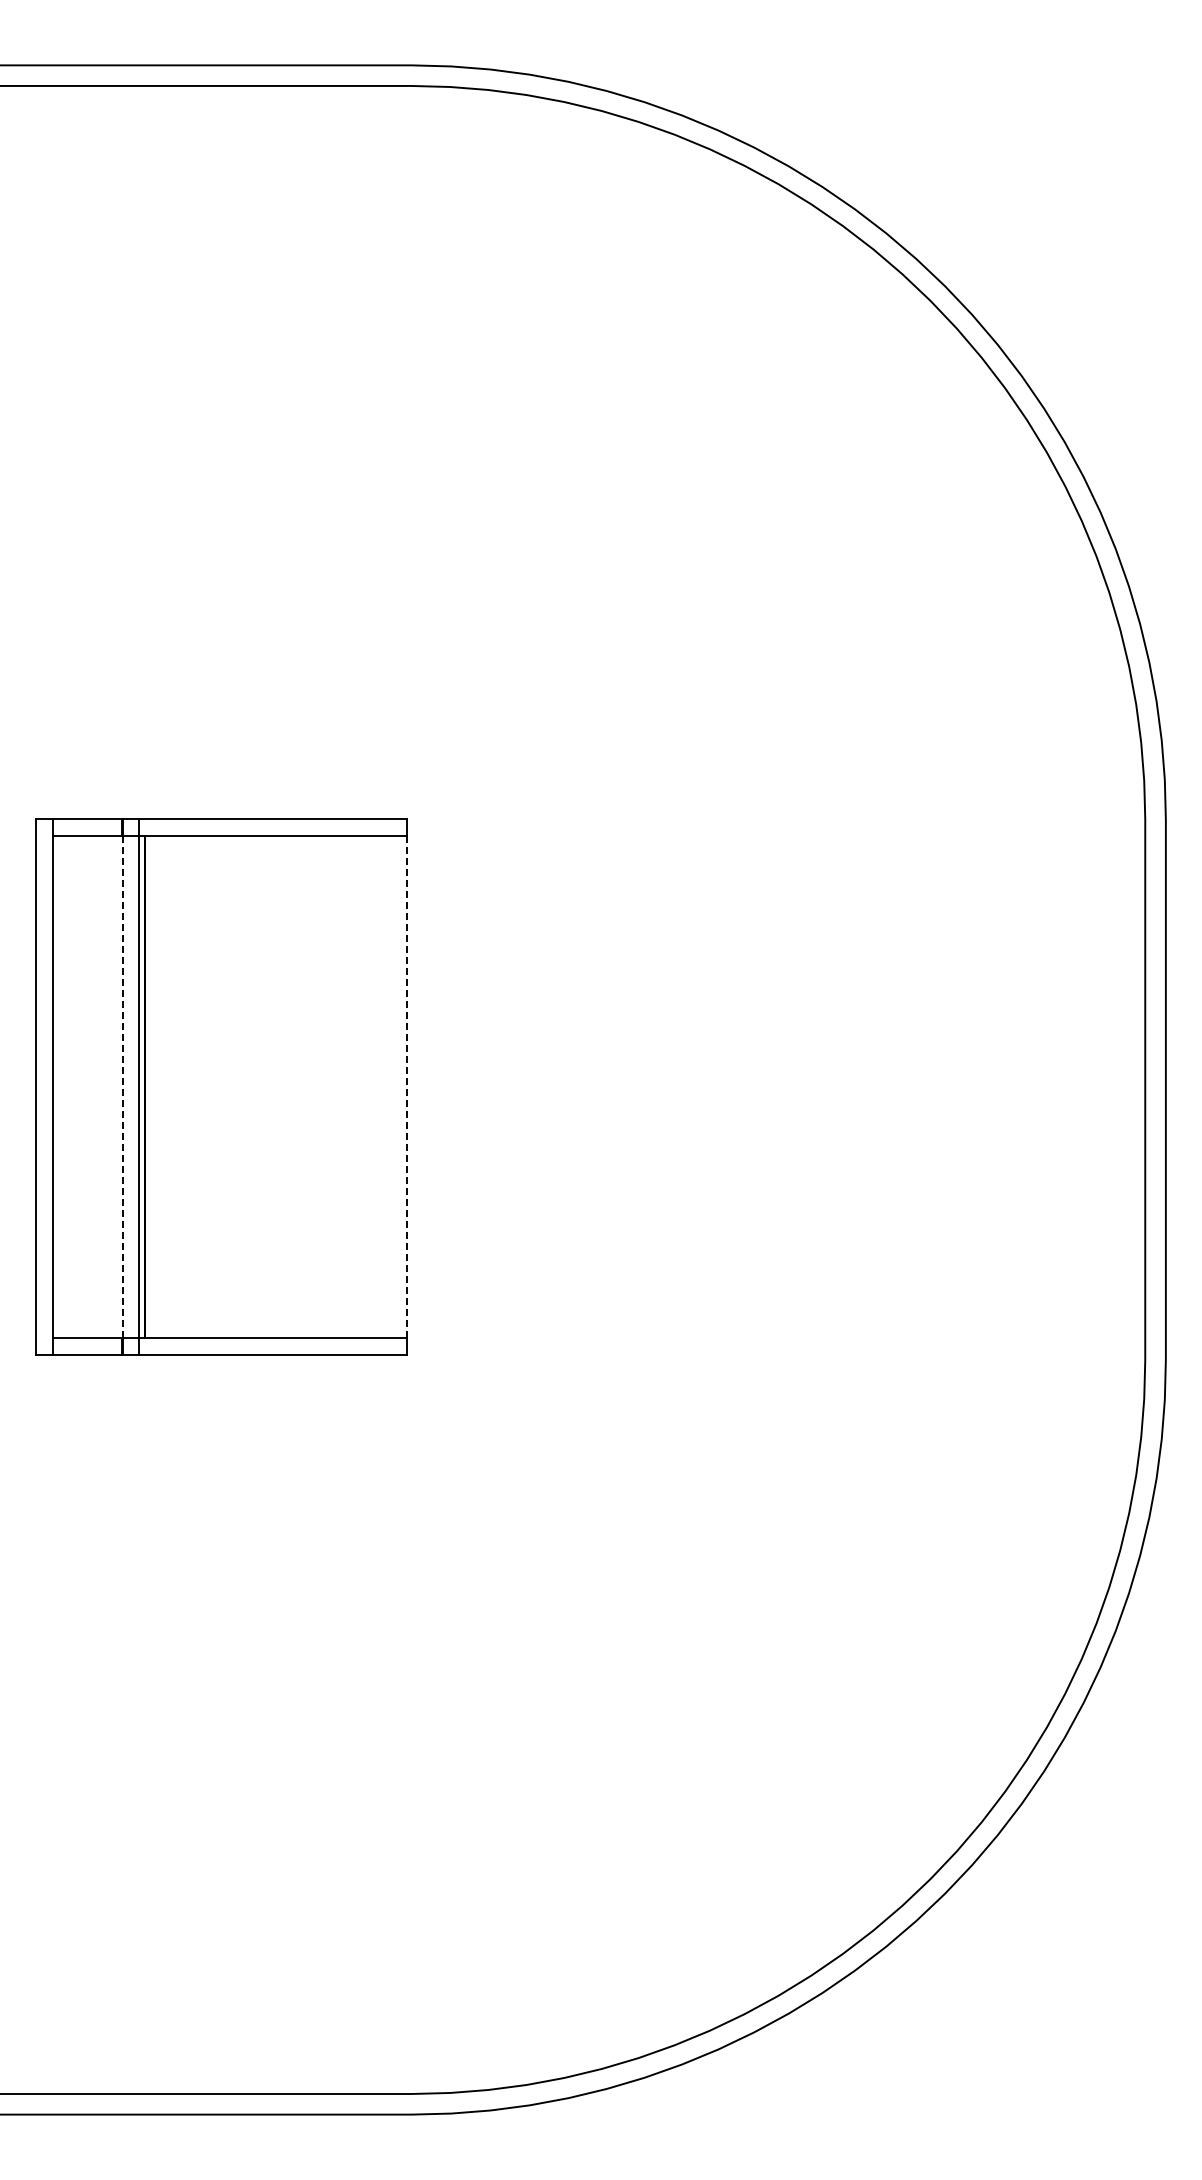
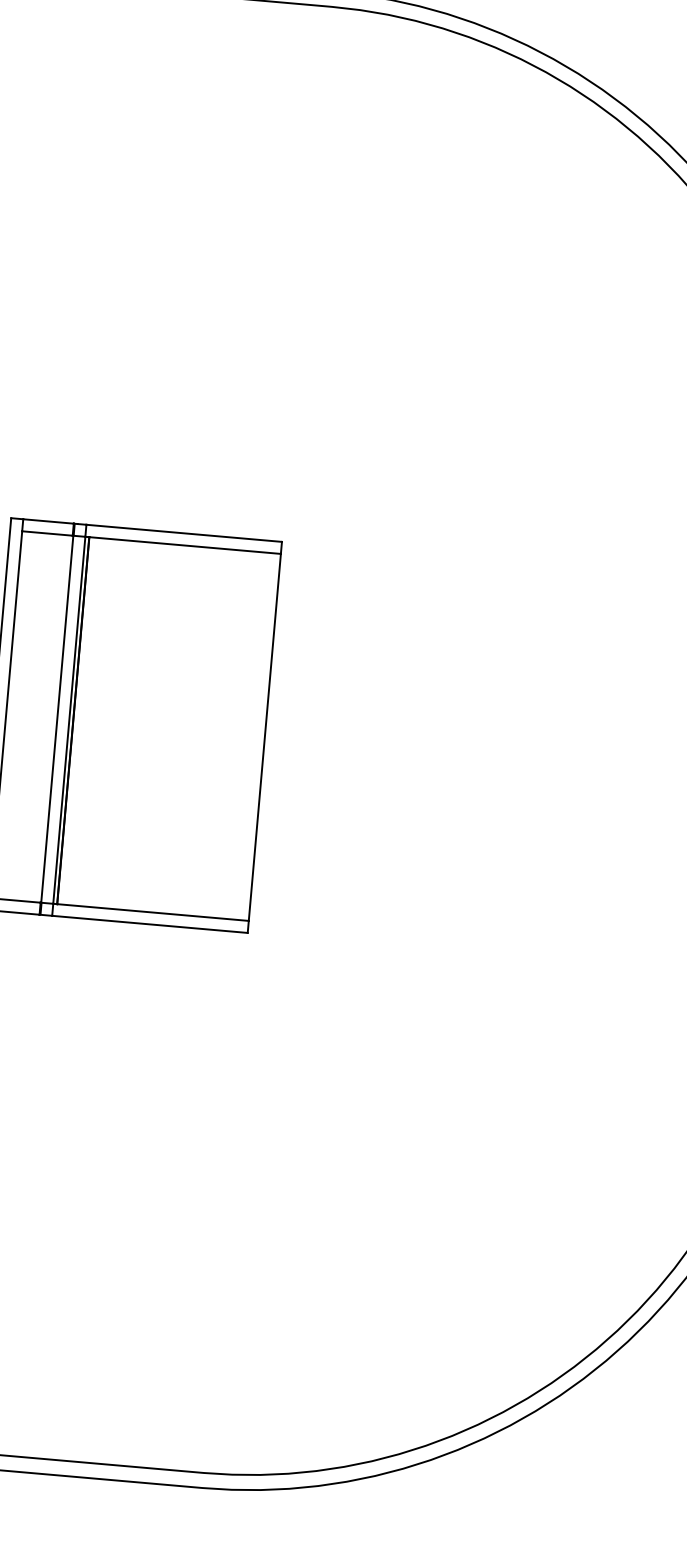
line: (122, 1087) -> (57, 719), dashed -> solid
line: (406, 1087) -> (264, 737), dashed -> solid

